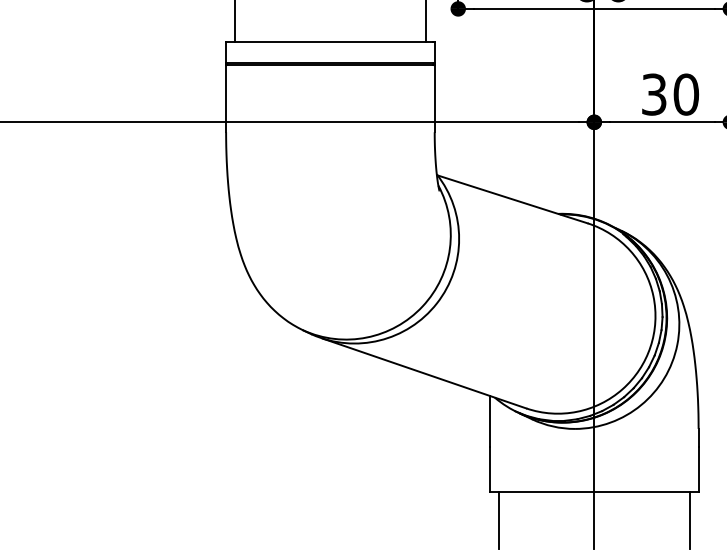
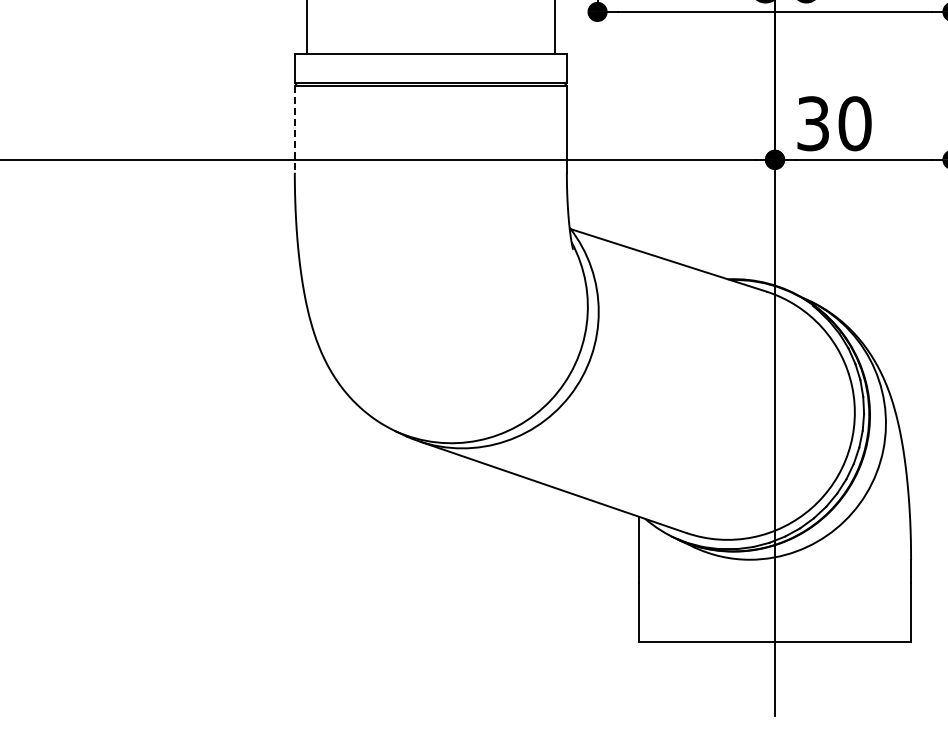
text: (670, 94) -> (834, 123), moved
line: (225, 99) -> (294, 129), solid -> dashed
line: (498, 519) -> (650, 678), removed
line: (689, 519) -> (899, 678), removed

